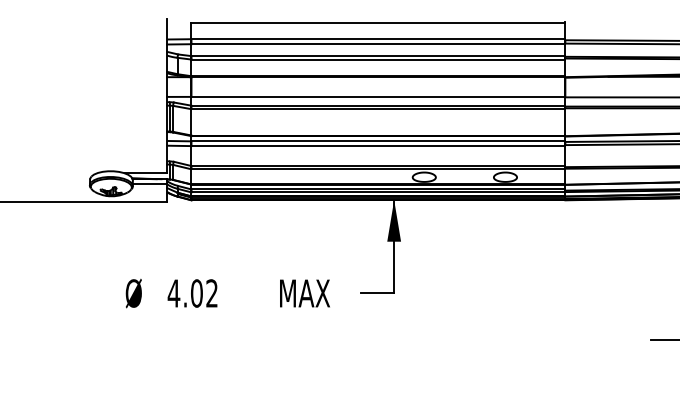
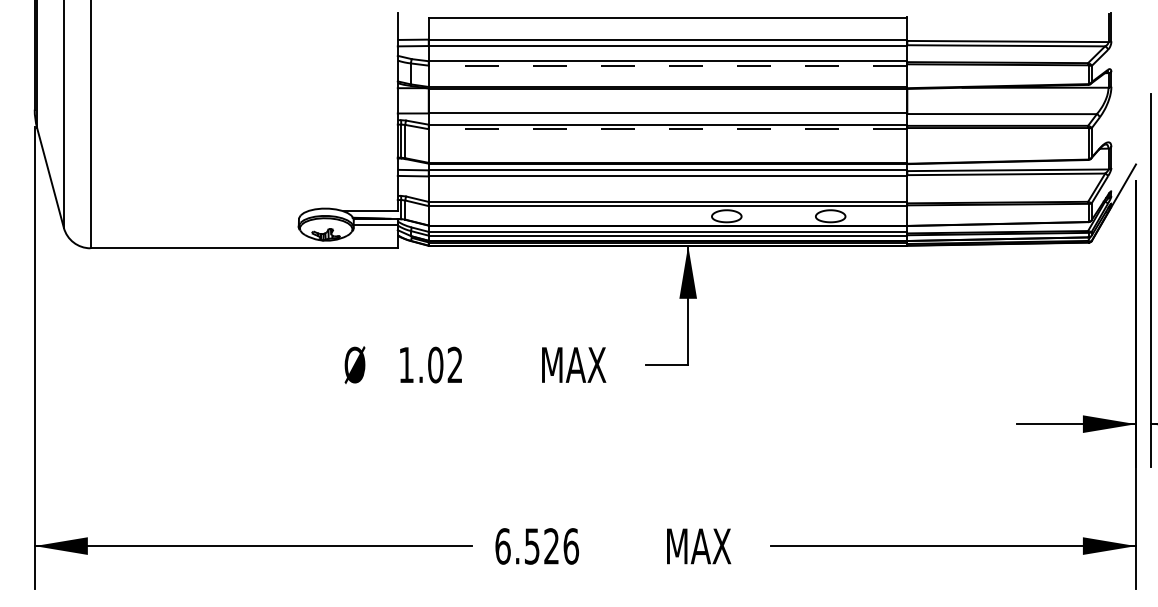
line: (377, 59) -> (667, 65), solid -> dashed
line: (377, 109) -> (667, 129), solid -> dashed
text: (174, 293) -> (406, 364), 4.02 -> 1.02

